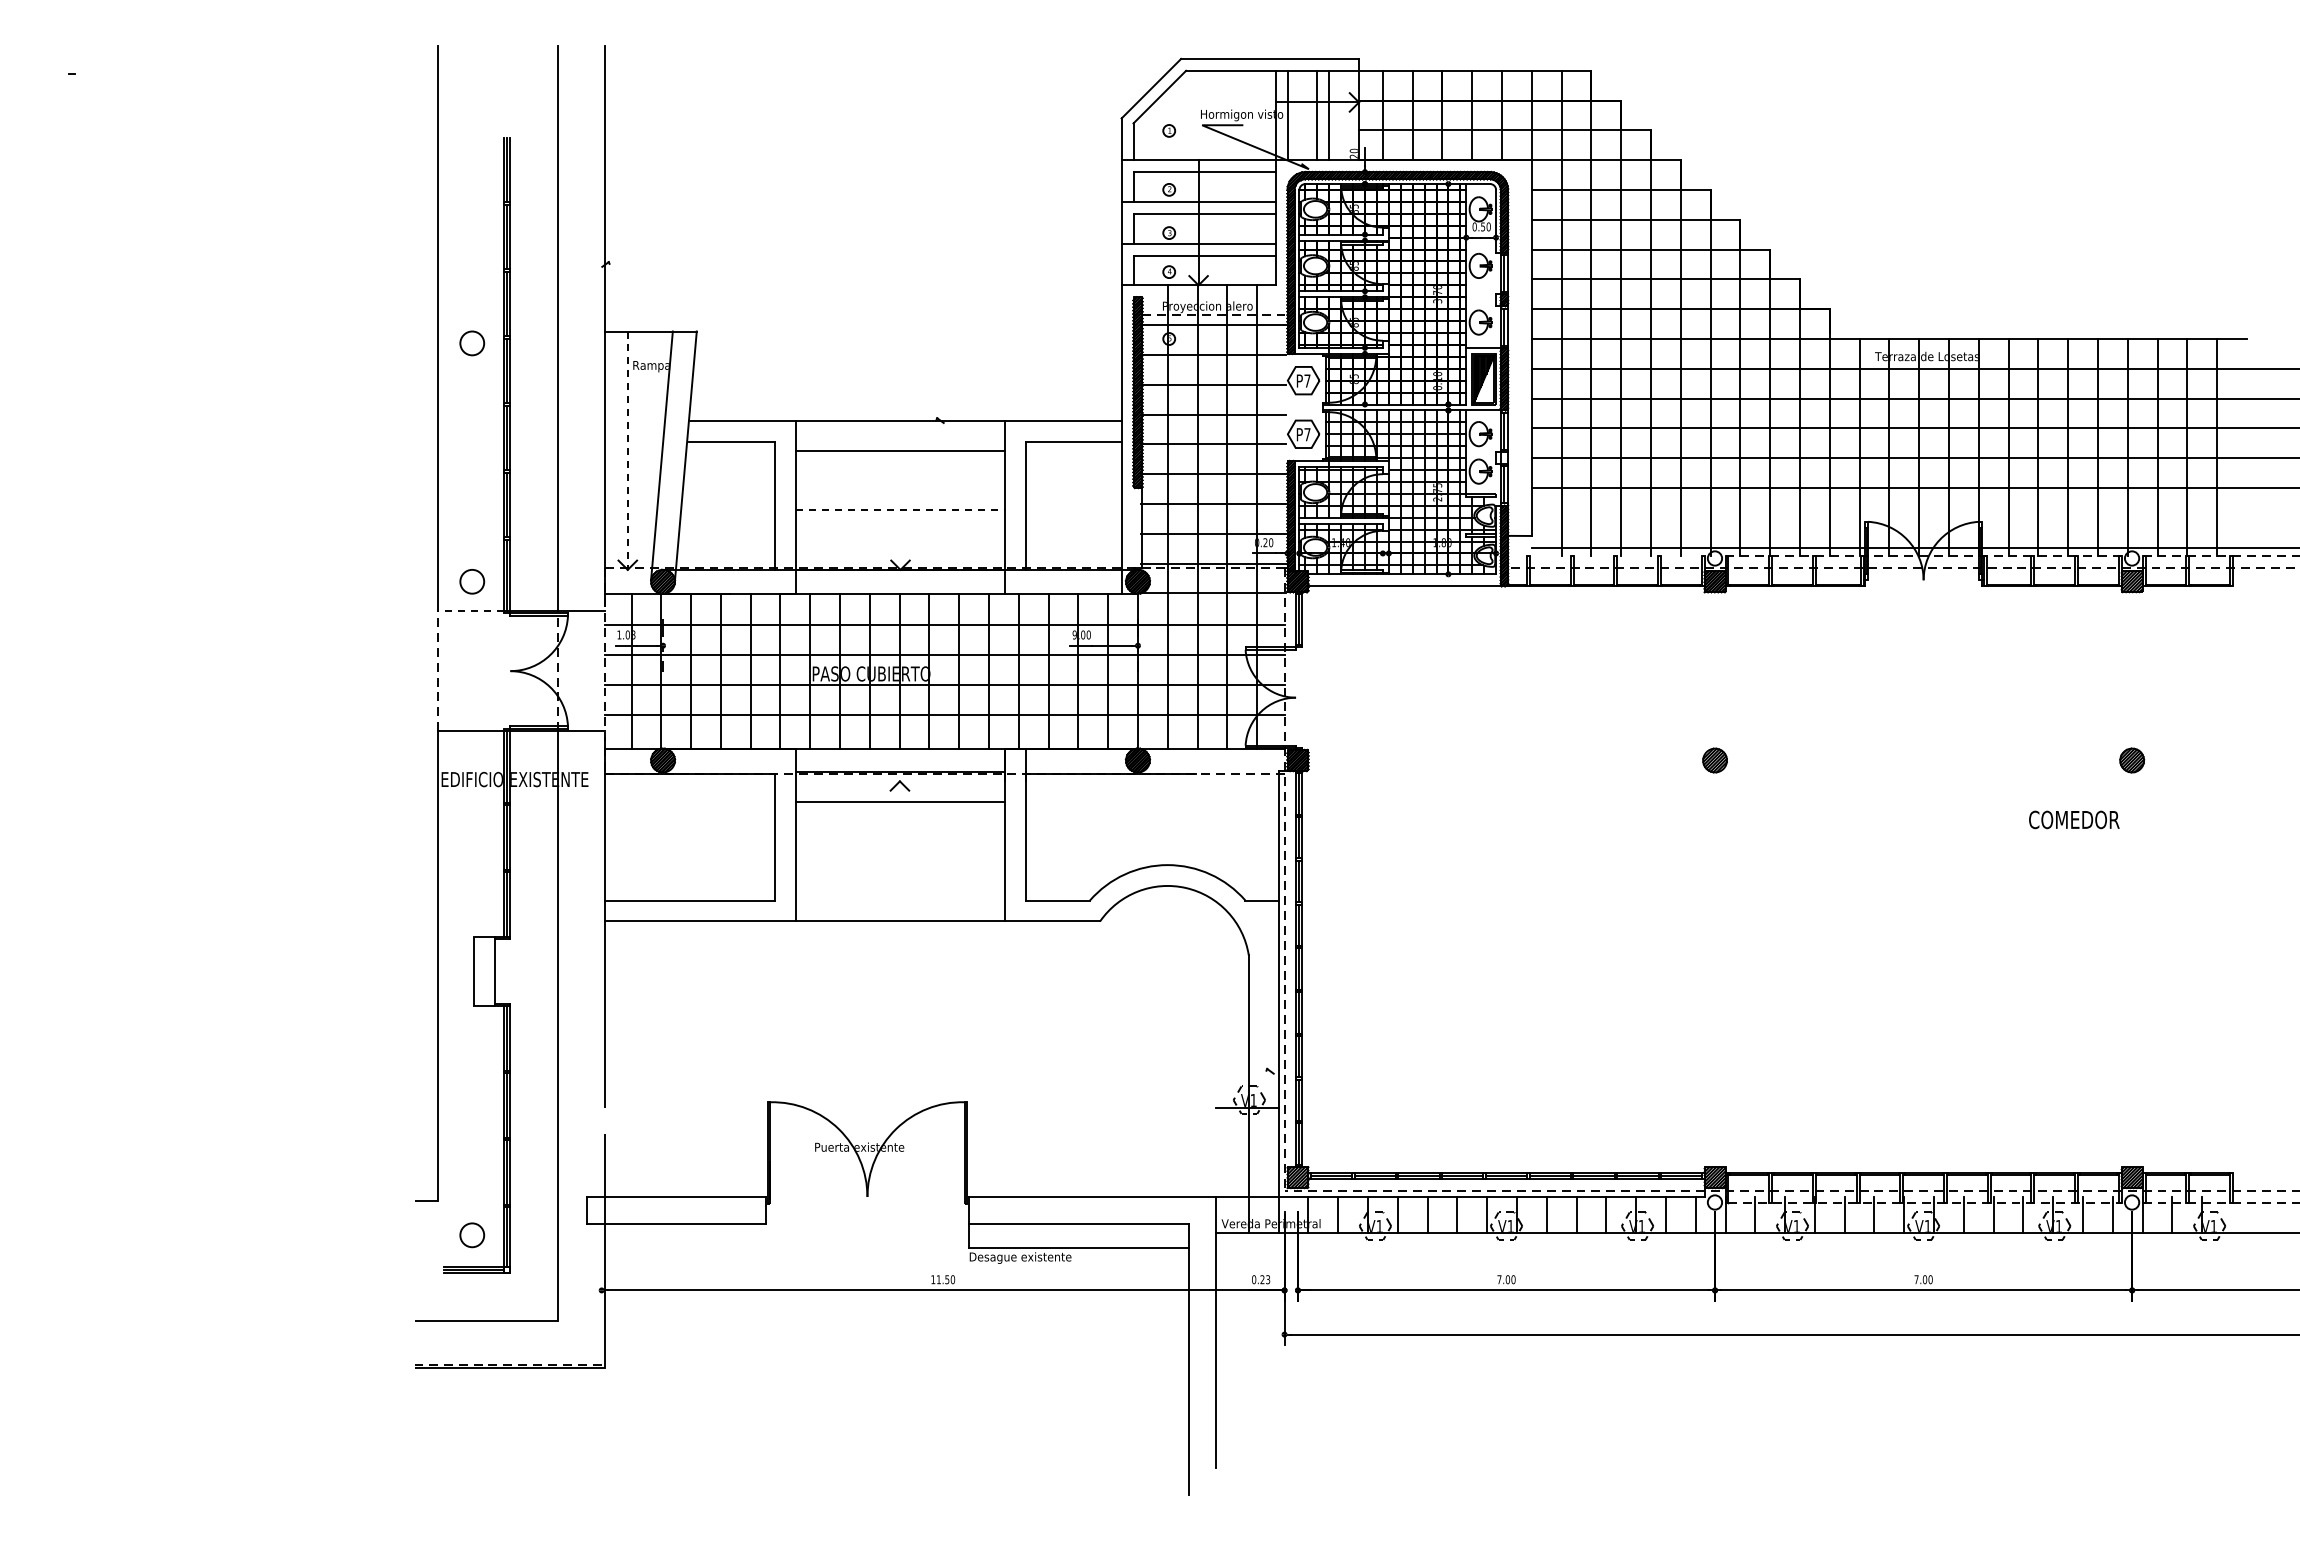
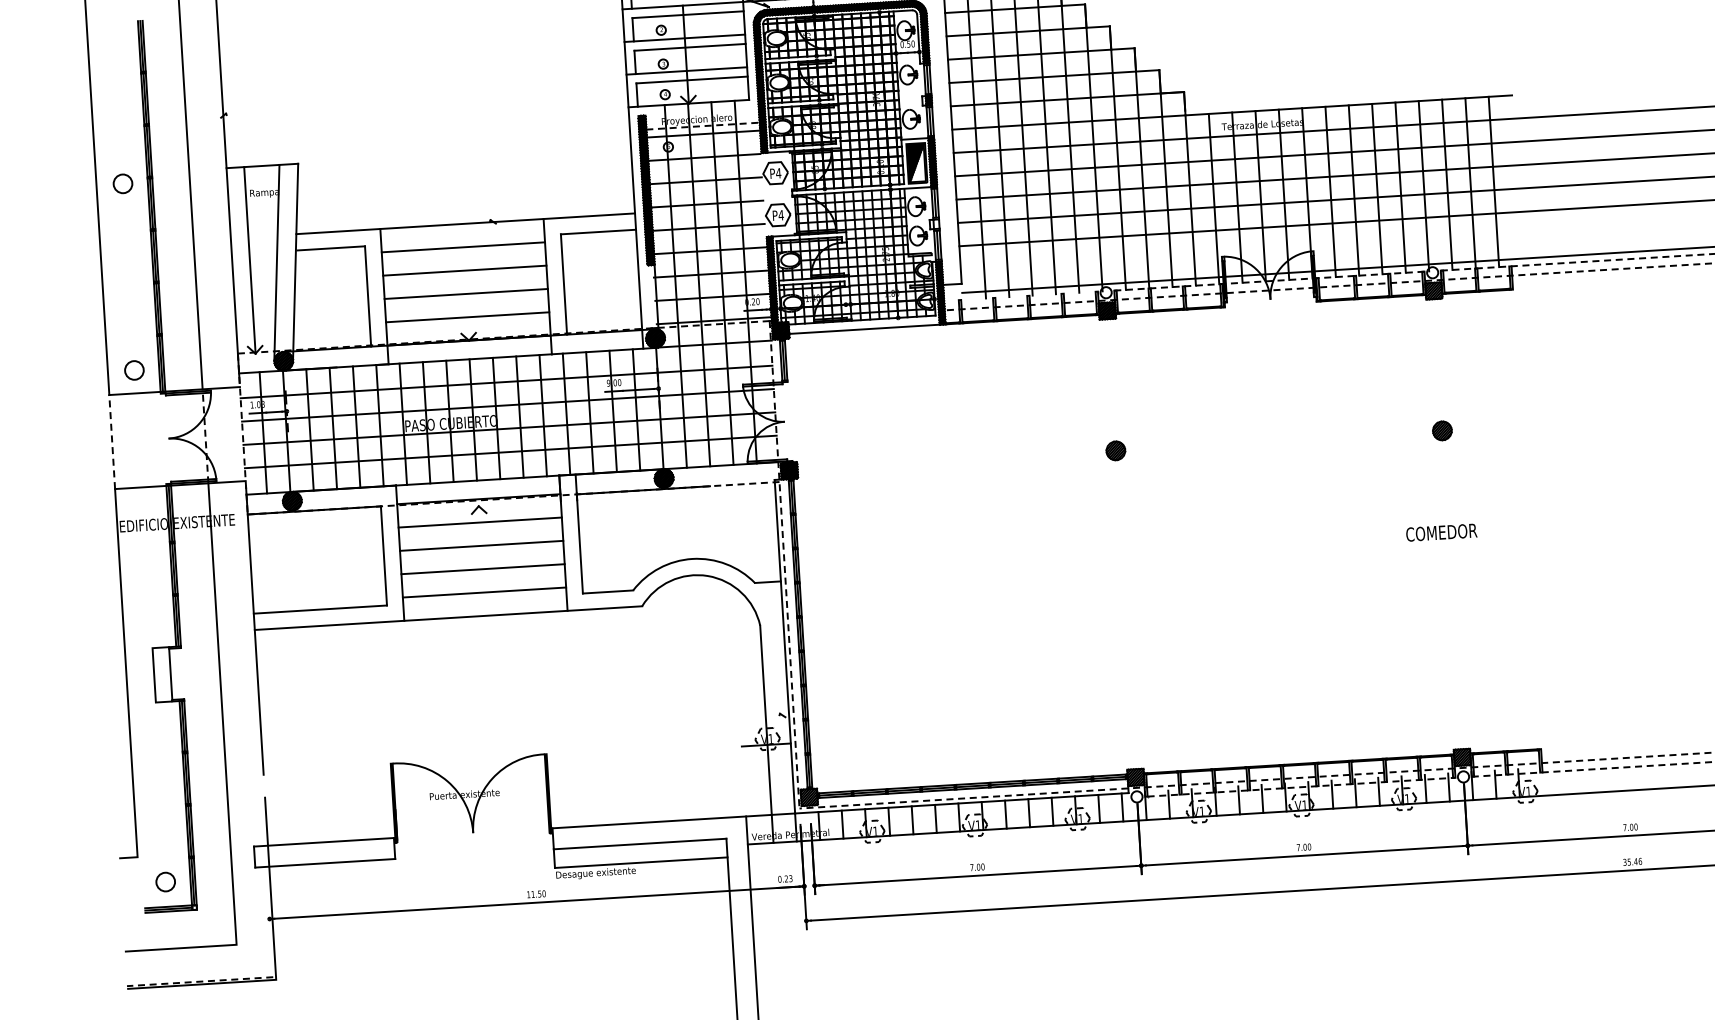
text: (1307, 380) -> (778, 172), P7 -> P4
text: (1307, 434) -> (781, 215), P7 -> P4
line: (627, 451) -> (249, 261), dashed -> solid
line: (900, 480) -> (464, 270), added
line: (901, 510) -> (467, 294), dashed -> solid
line: (900, 540) -> (467, 317), added
line: (471, 611) -> (135, 393), dashed -> solid
text: (2074, 819) -> (1441, 532), moved
line: (900, 832) -> (481, 546), added
line: (900, 861) -> (483, 568), added
line: (900, 891) -> (484, 592), added

